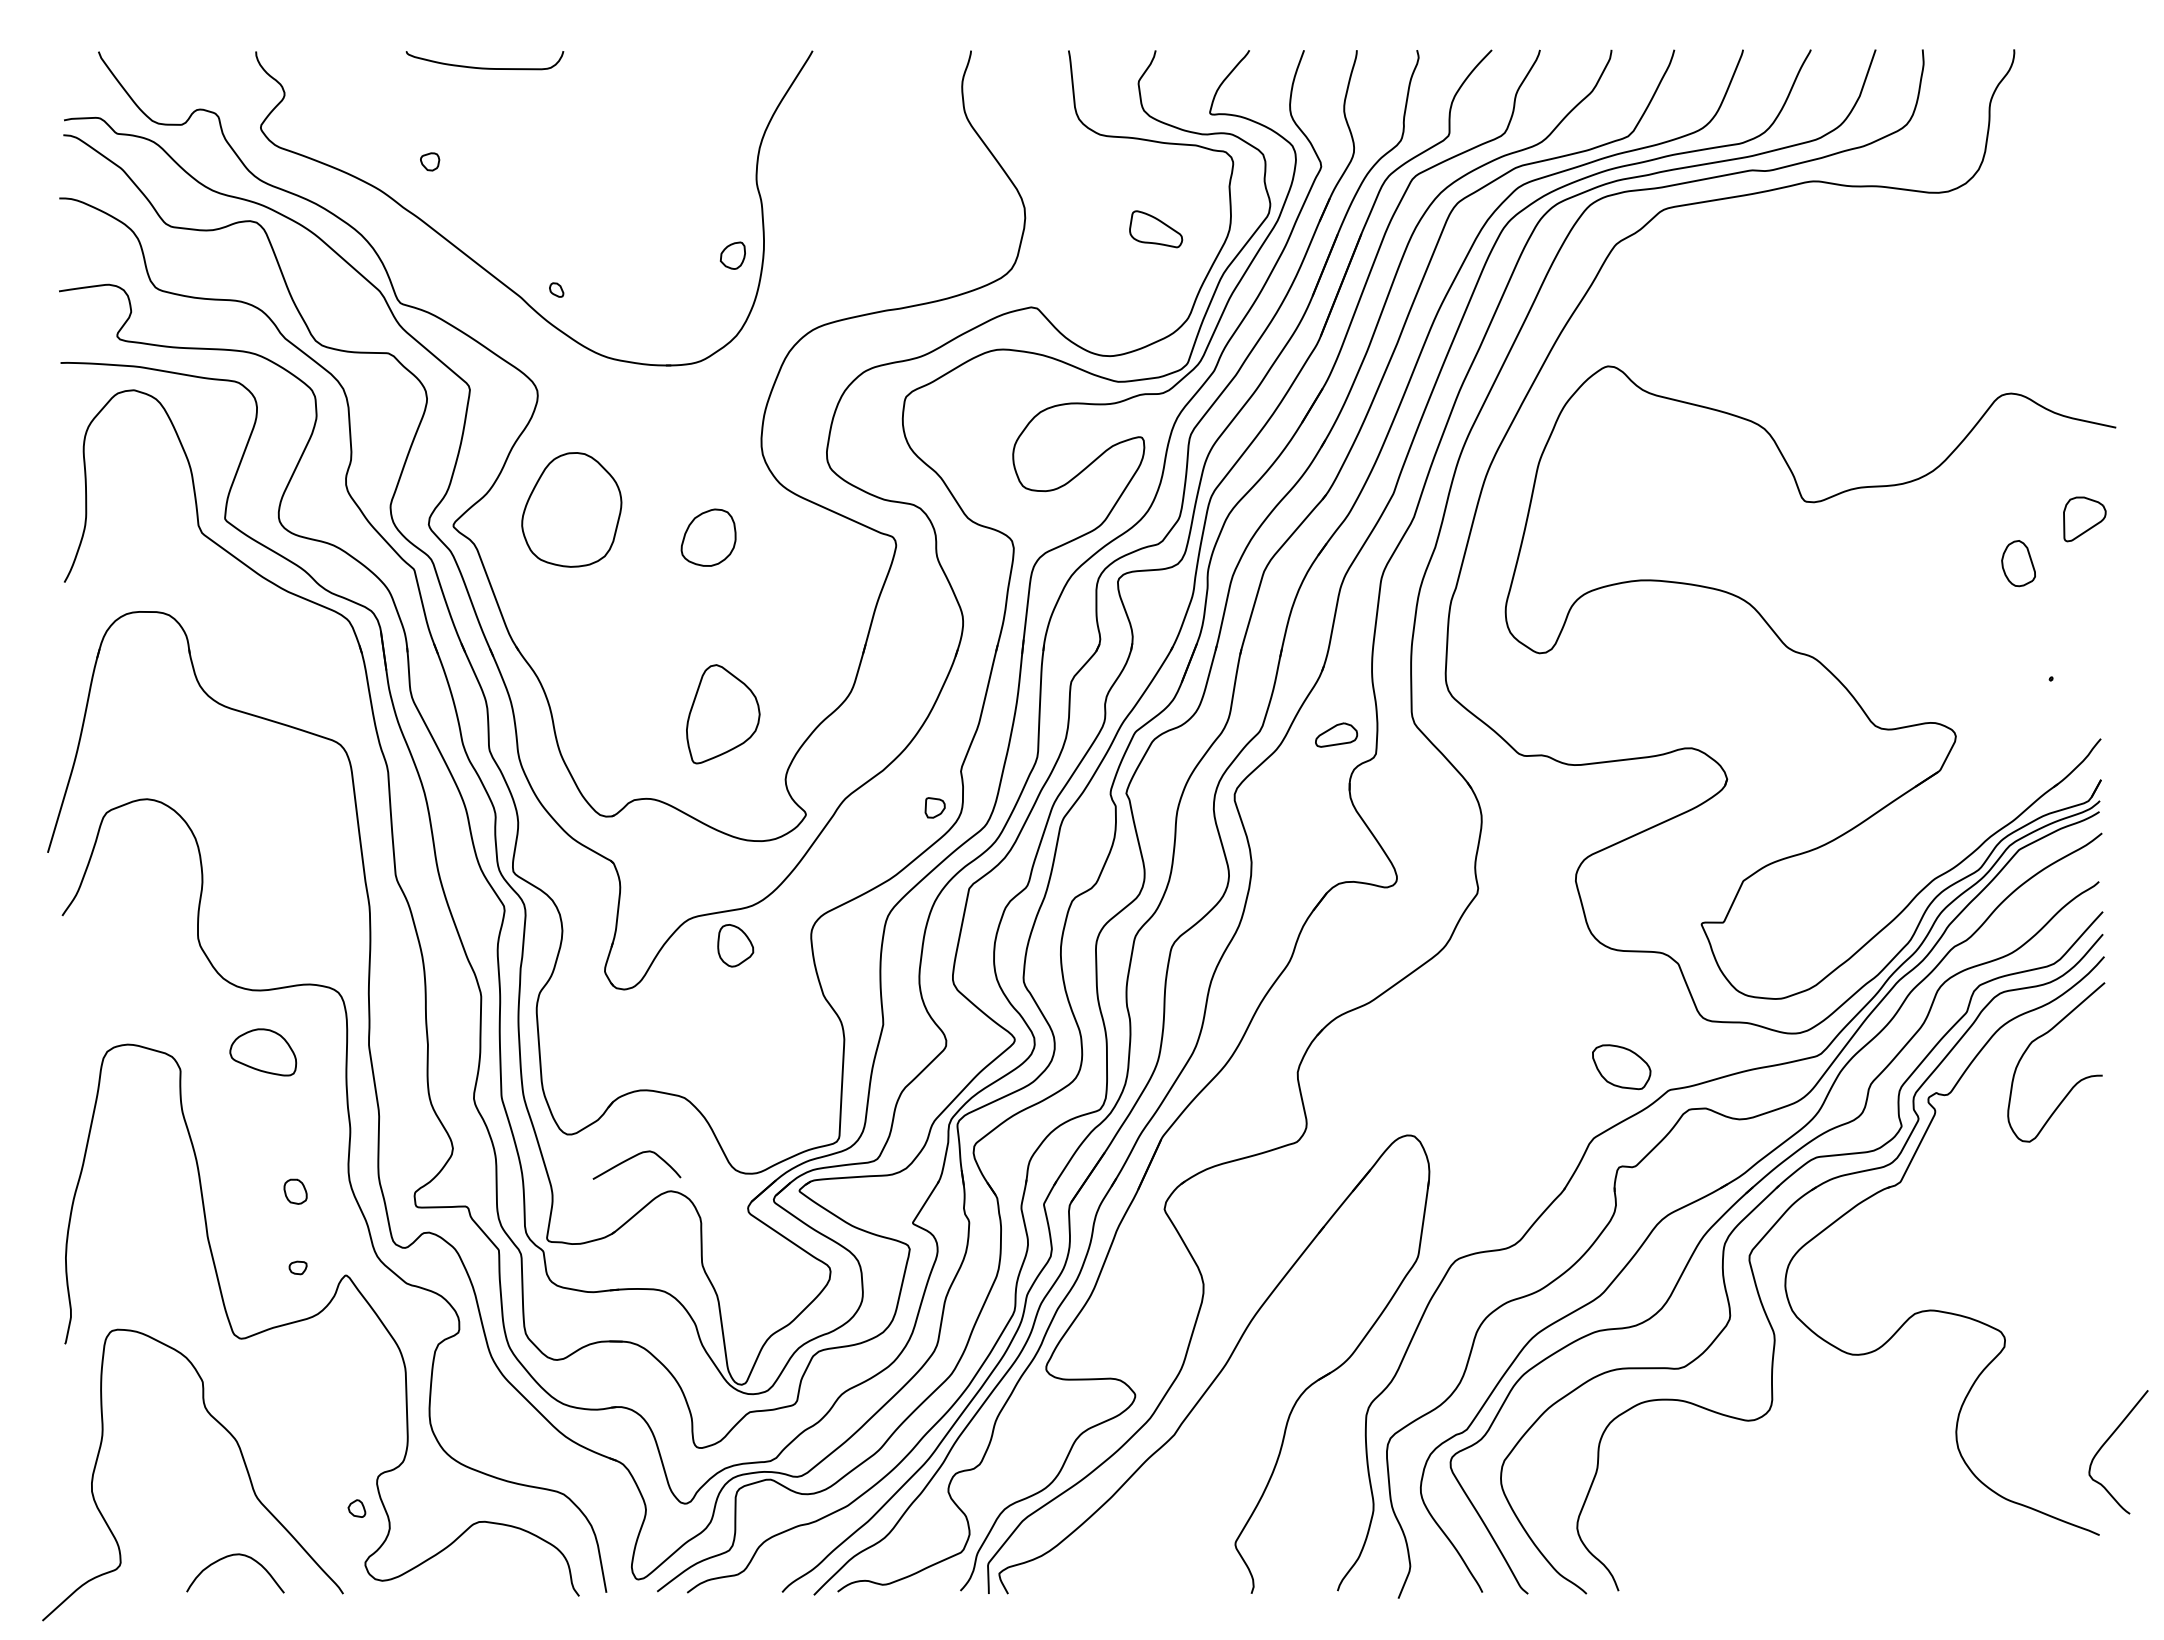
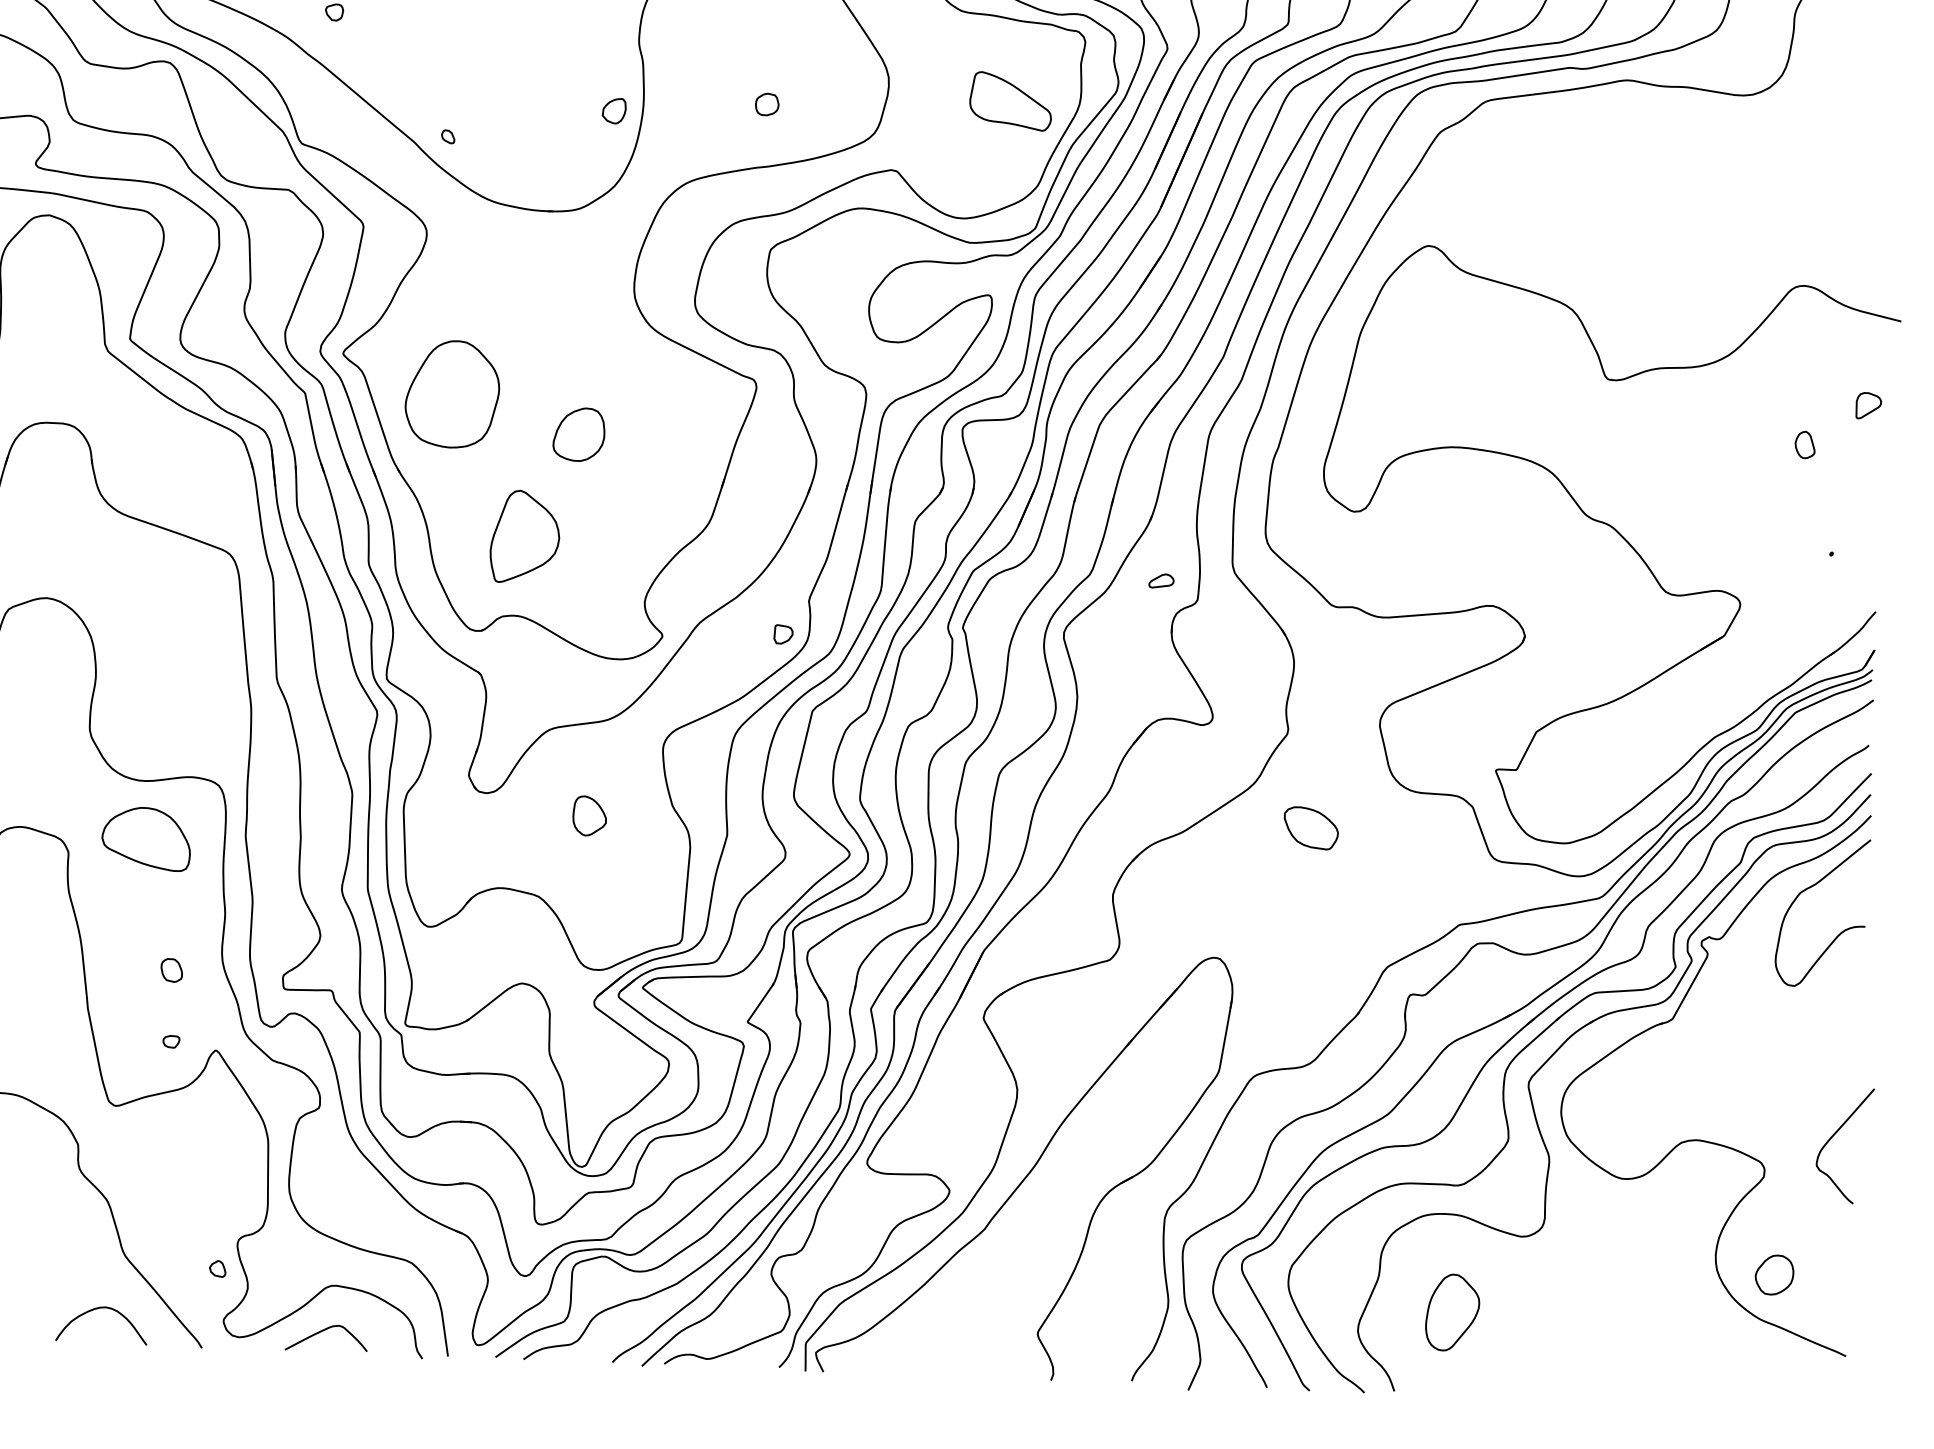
part: (1155, 229) -> (1010, 101), size x1.67
part: (896, 242) -> (767, 104), added
part: (571, 509) -> (452, 393), moved
part: (2084, 518) -> (1868, 405), size x0.62
part: (708, 537) -> (578, 434), moved
part: (2018, 563) -> (1805, 444), size x0.62
part: (723, 714) -> (525, 537), moved
part: (1336, 735) -> (1161, 581), size x0.62
part: (735, 945) -> (589, 815), moved
part: (263, 1052) -> (146, 839), size x1.43
part: (1621, 1067) -> (1311, 828), moved
curve: (632, 1158) -> (322, 1331), moved
curve: (2107, 1441) -> (1834, 1135), moved
part: (2019, 1451) -> (1774, 1275), added
part: (1677, 1504) -> (1452, 1312), added

